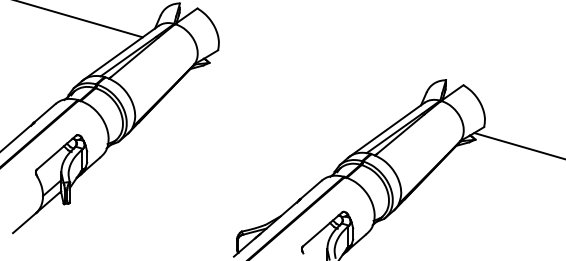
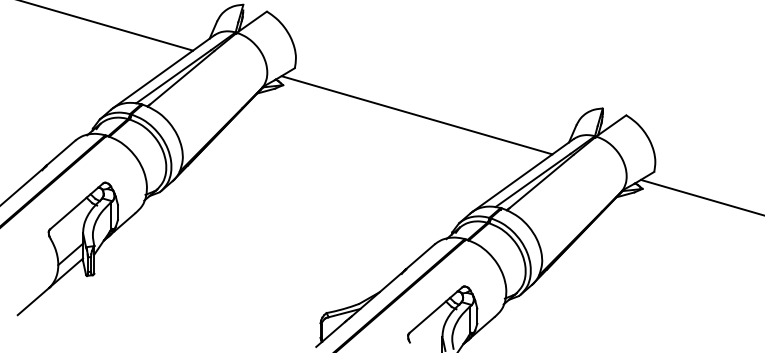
line: (308, 85) -> (416, 115), added

